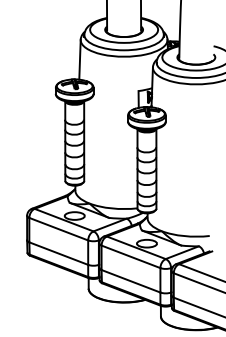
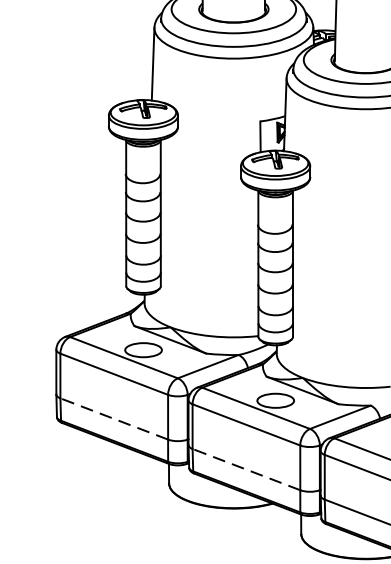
line: (58, 253) -> (113, 418), solid -> dashed
line: (130, 281) -> (245, 470), solid -> dashed

